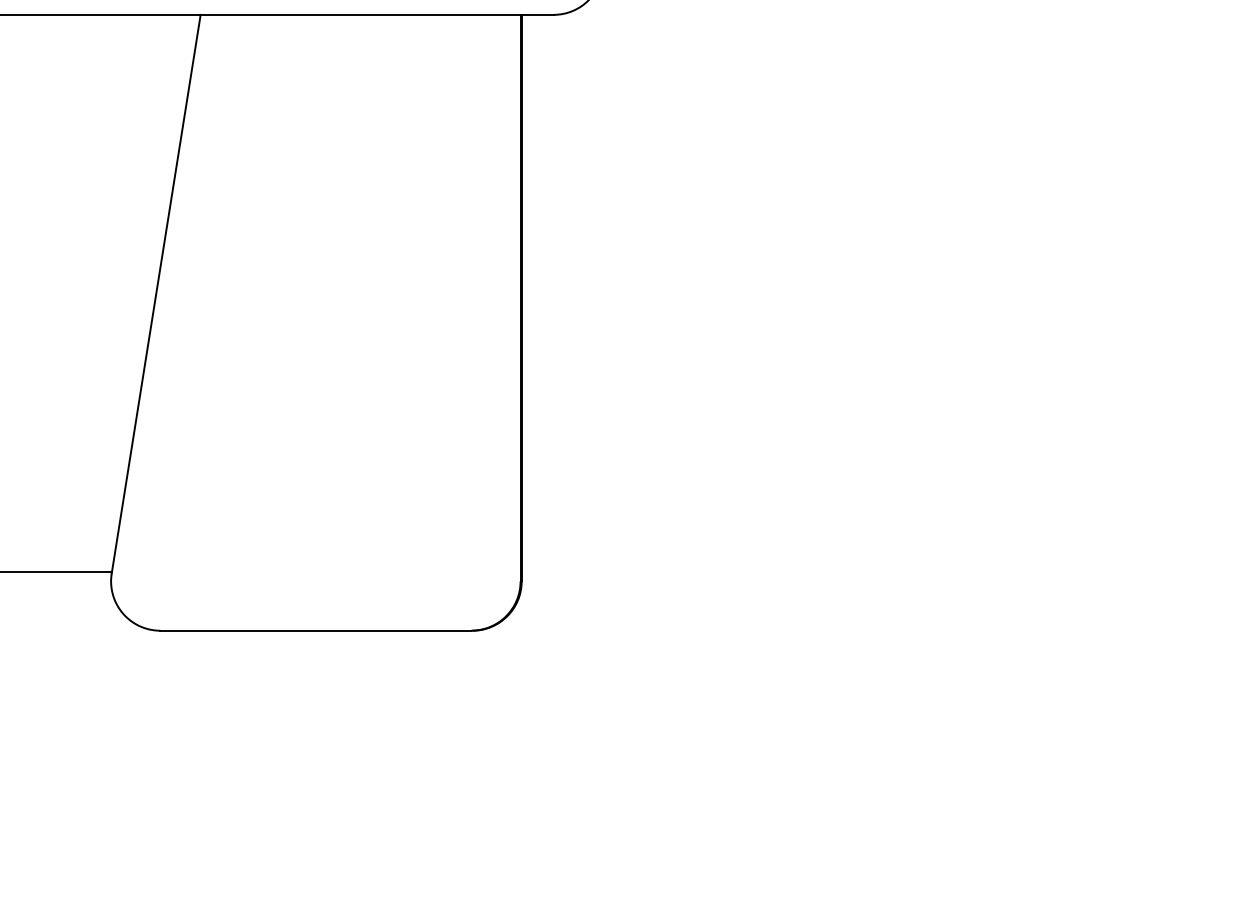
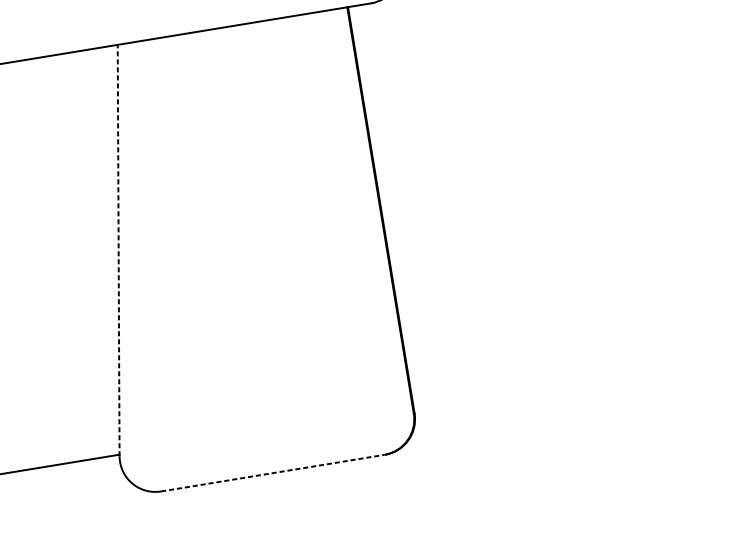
line: (156, 294) -> (118, 250), solid -> dashed
line: (315, 630) -> (272, 473), solid -> dashed

